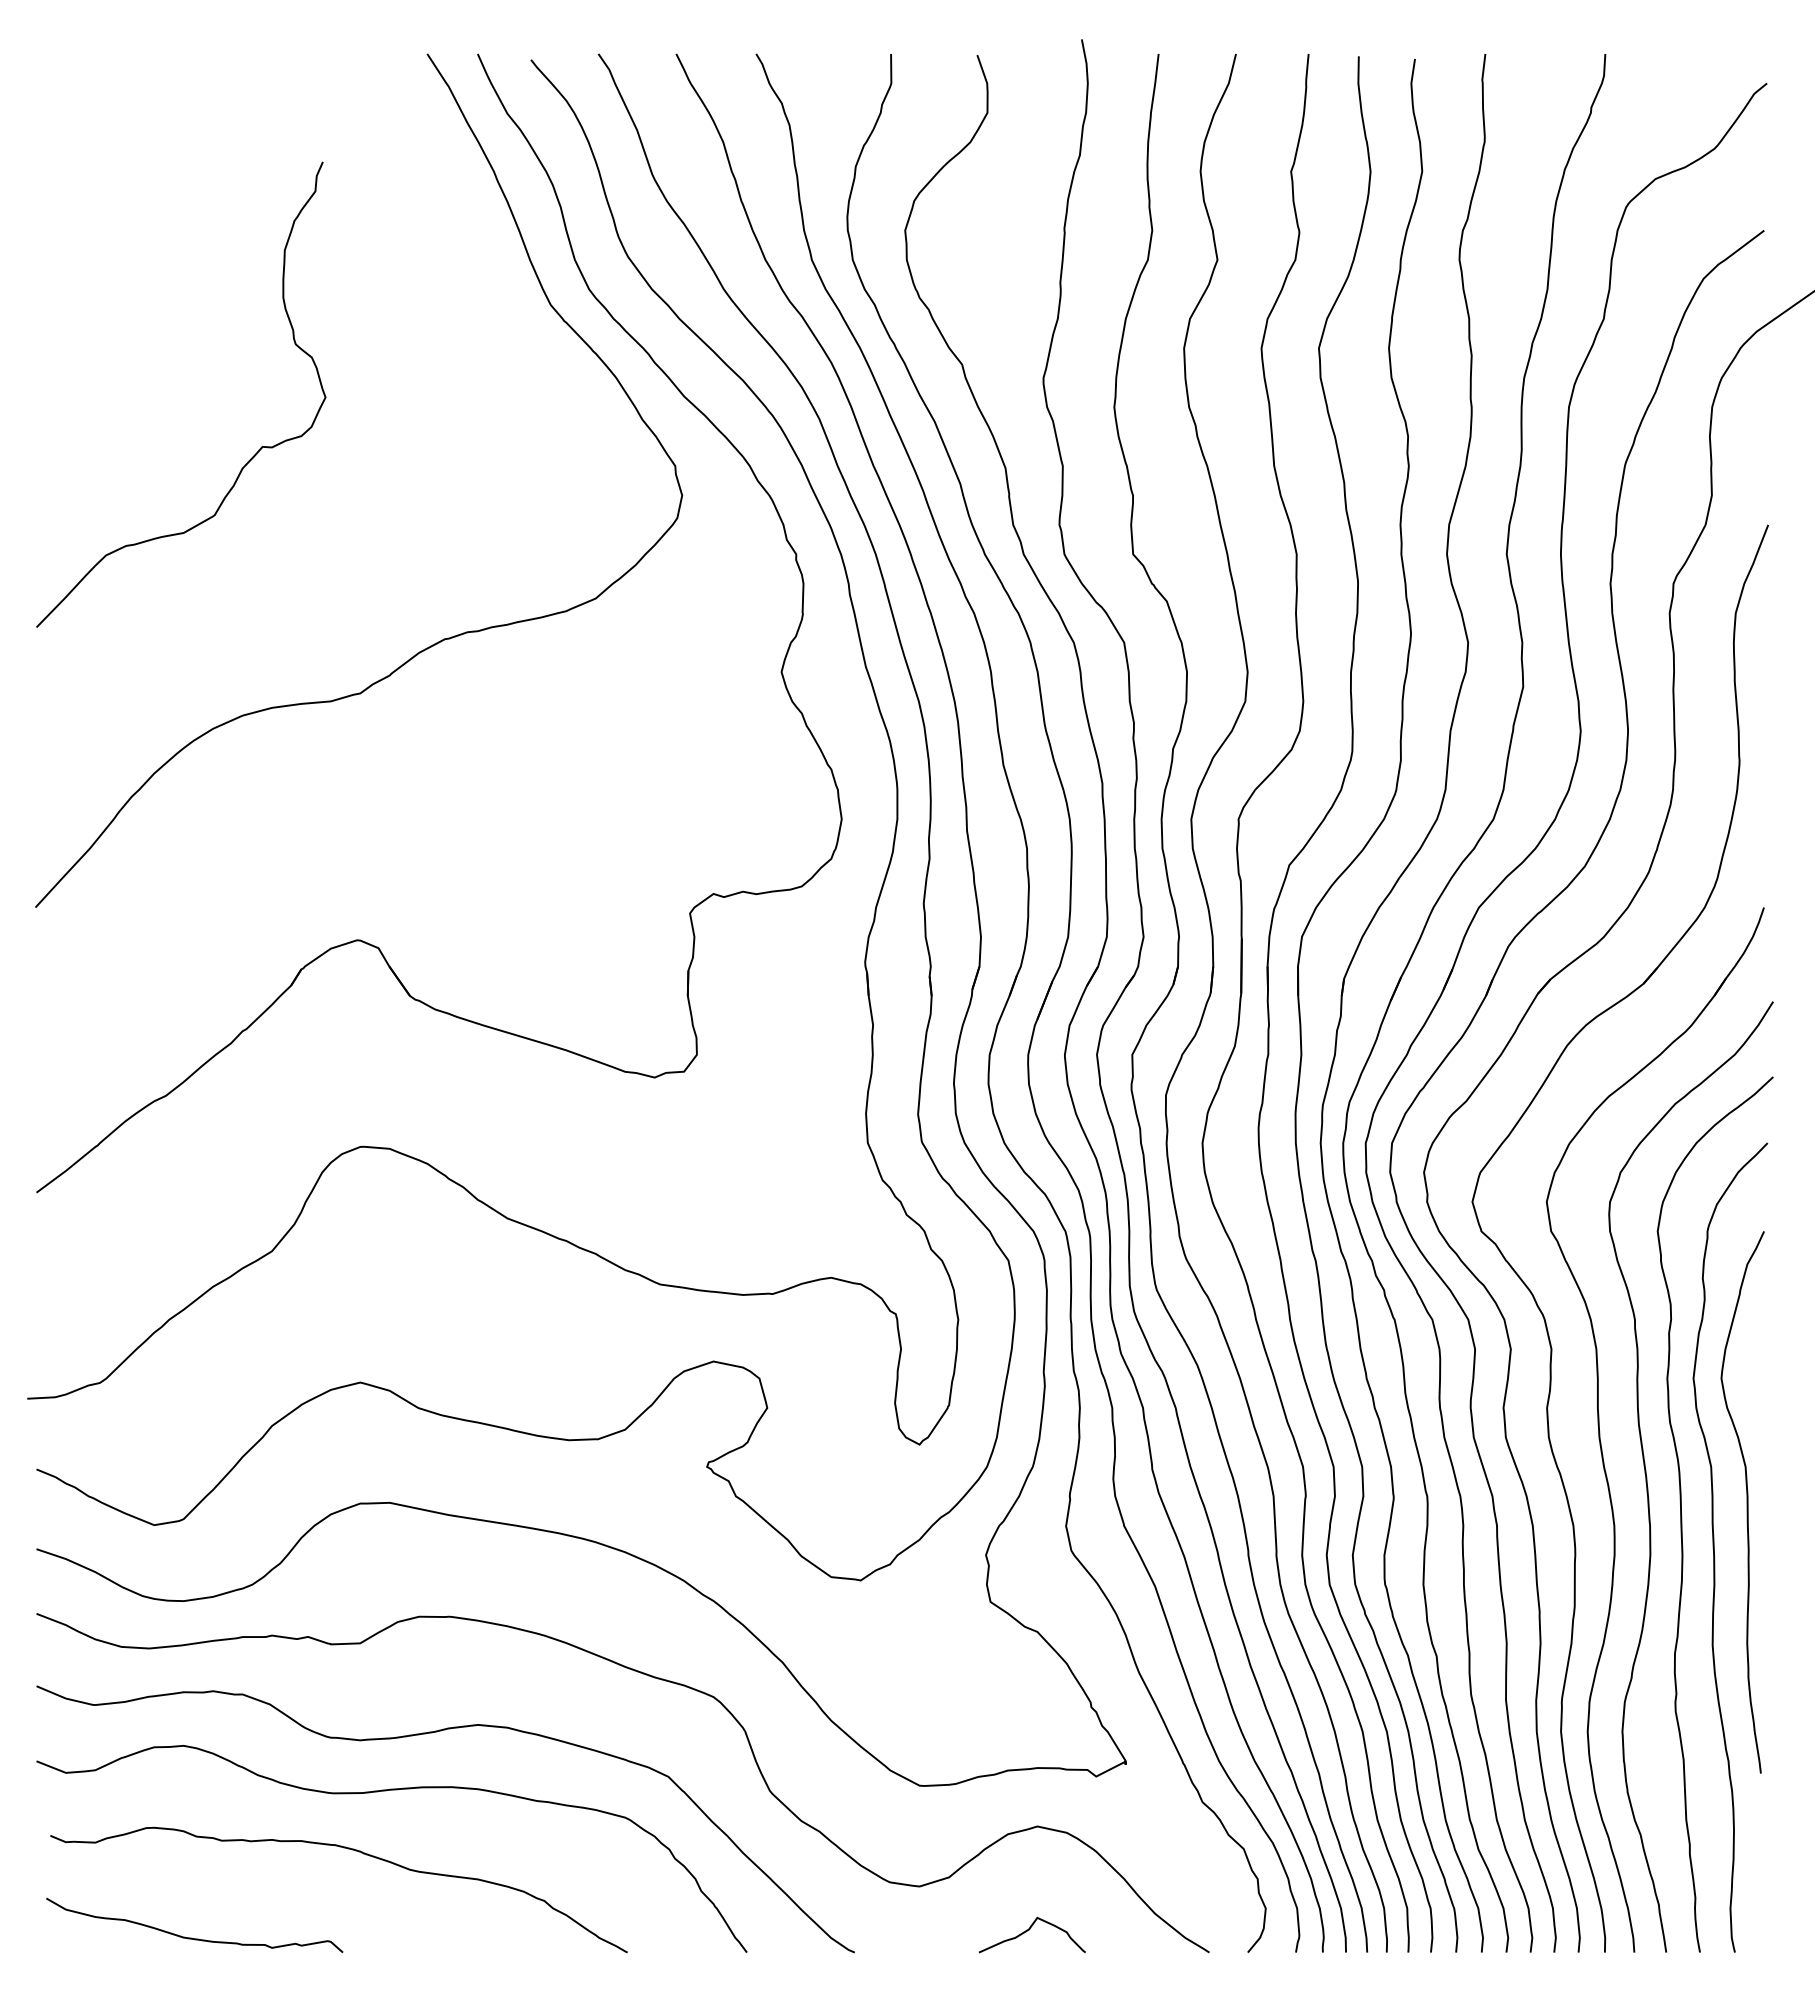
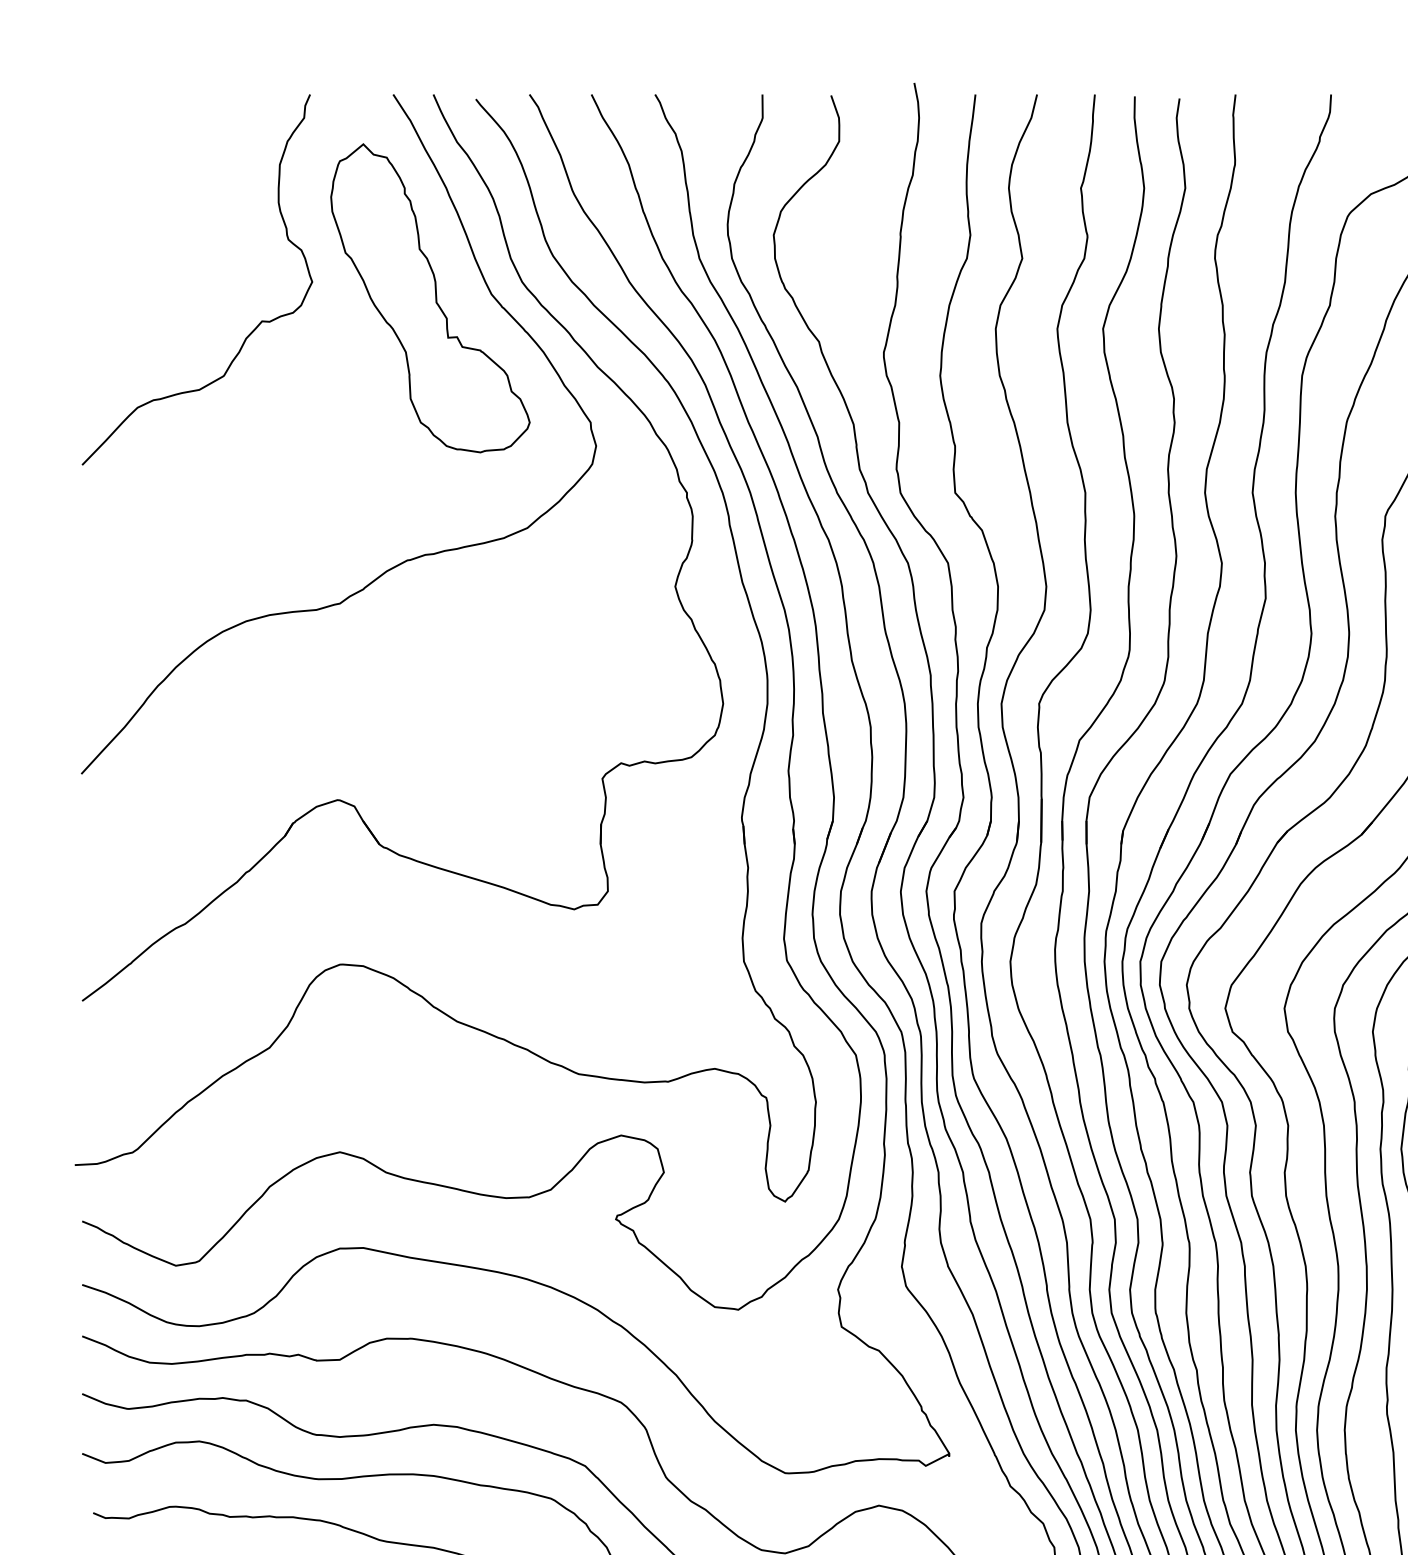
part: (473, 309) -> (430, 297), added
curve: (248, 460) -> (250, 332), moved

